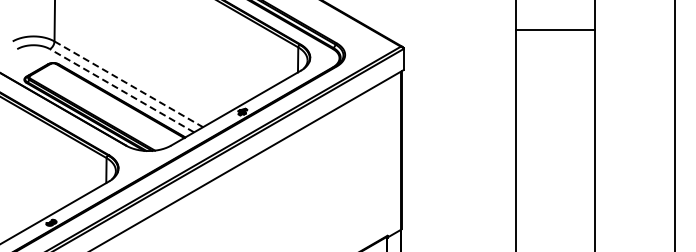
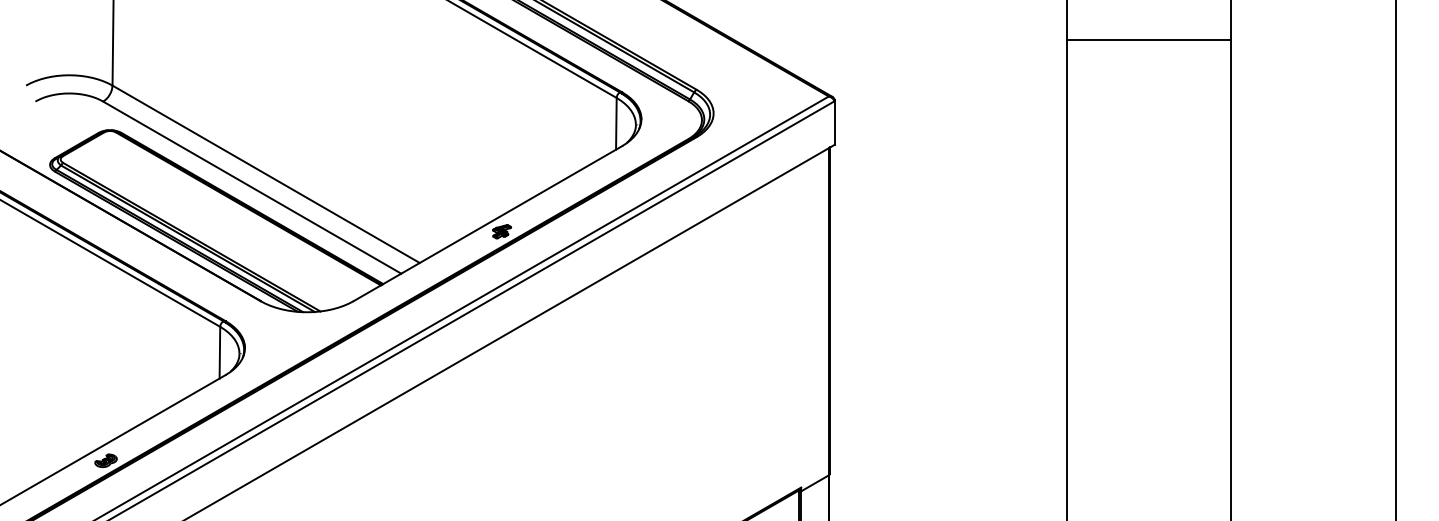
line: (555, 30) -> (1148, 40), moved
line: (128, 84) -> (265, 174), dashed -> solid
line: (121, 90) -> (251, 187), dashed -> solid

